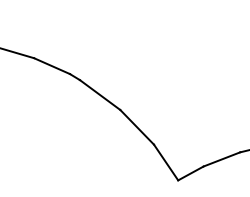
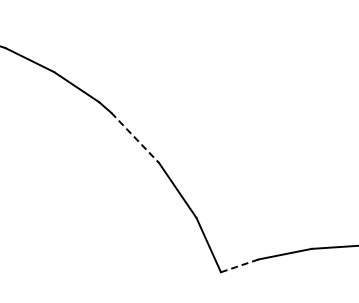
line: (100, 94) -> (135, 137), solid -> dashed
line: (190, 173) -> (239, 265), solid -> dashed

